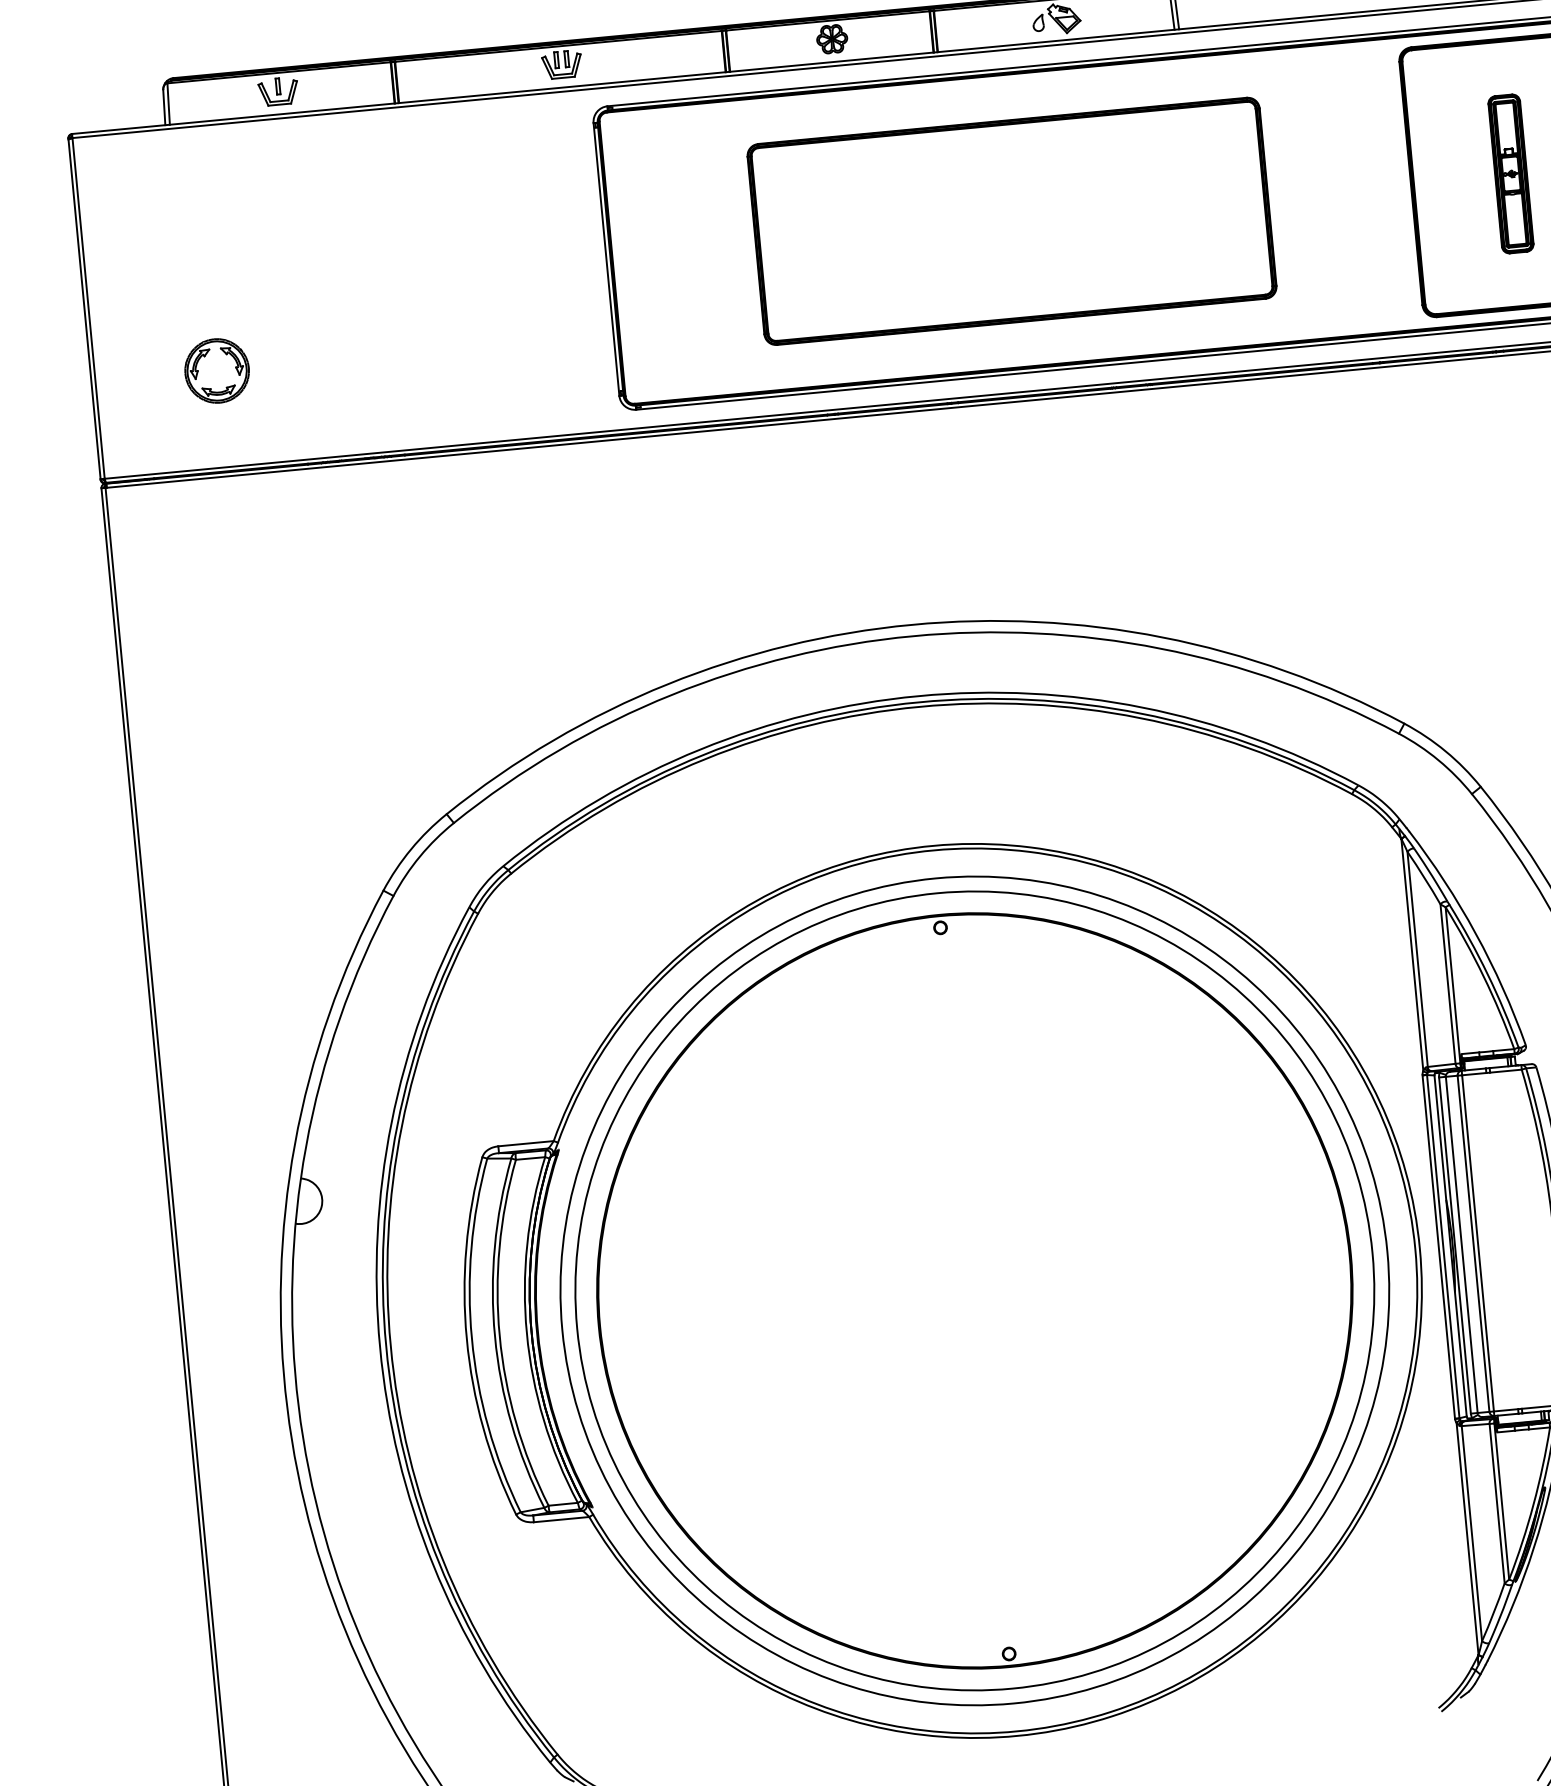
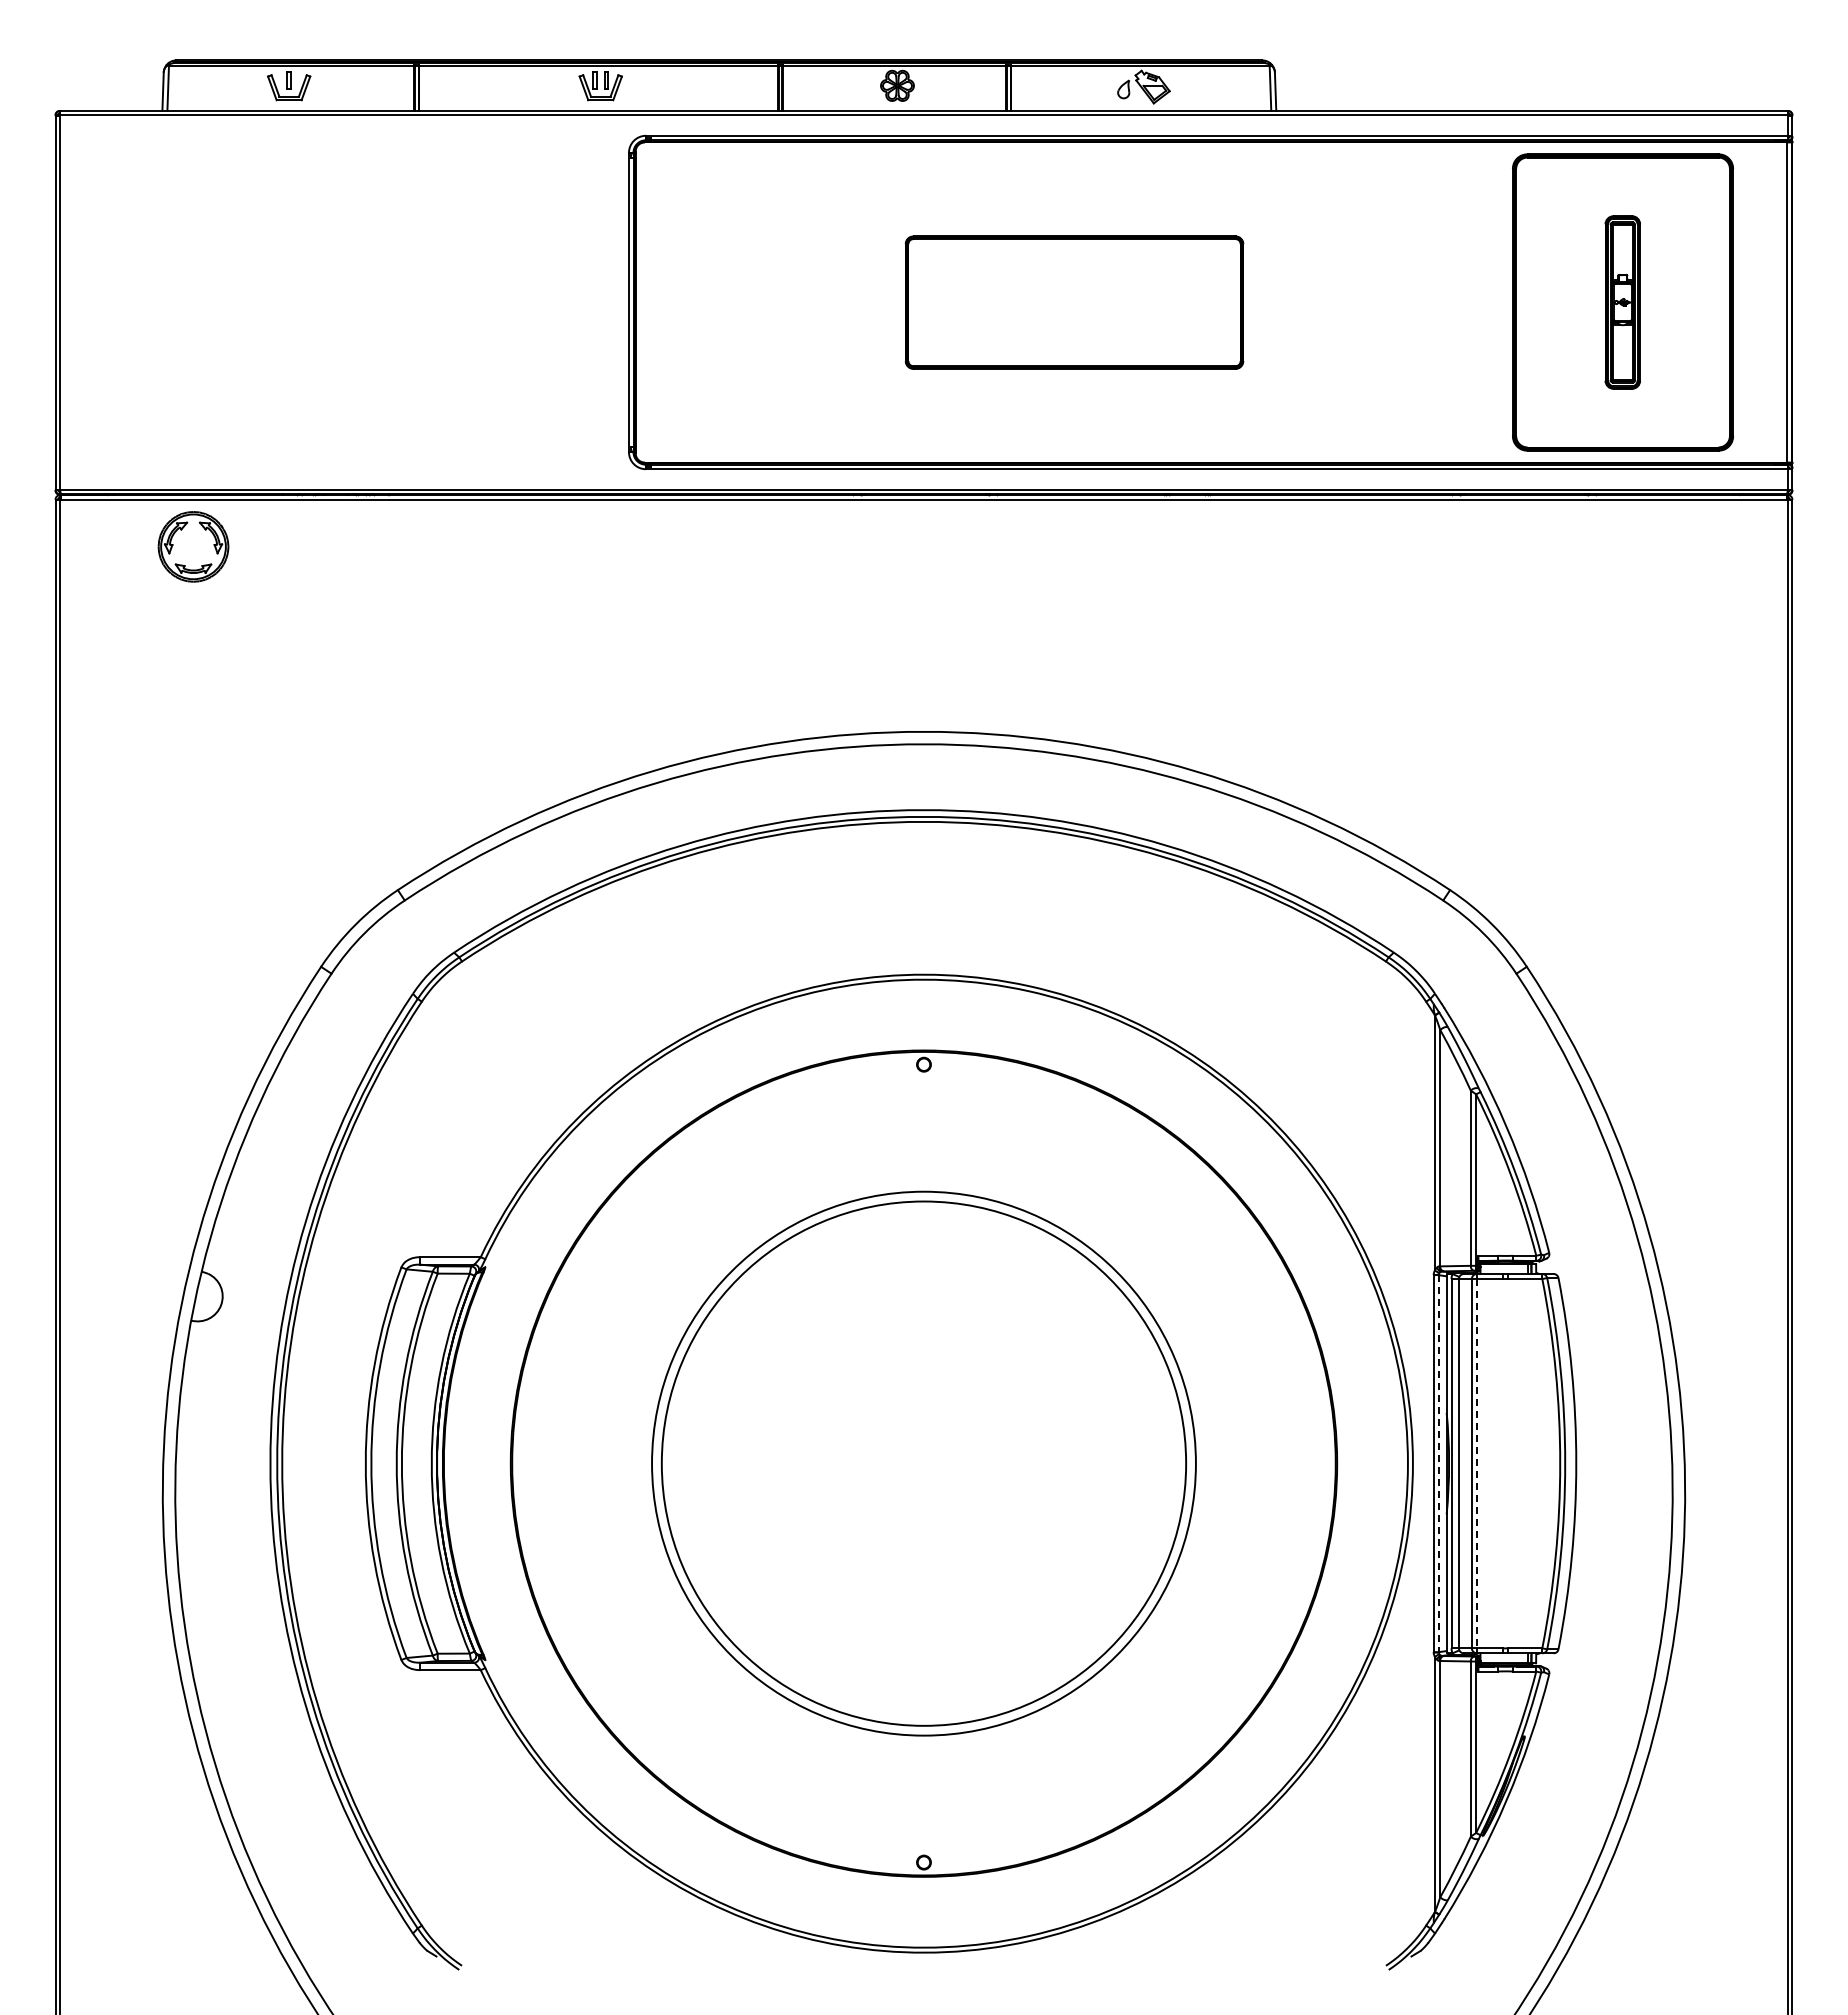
part: (1011, 221) -> (1074, 302), size x0.6
part: (217, 370) -> (193, 546), moved
line: (1477, 1243) -> (1476, 1463), solid -> dashed
line: (1443, 1246) -> (1438, 1463), solid -> dashed
circle: (974, 1290) -> (923, 1463), size x0.6
circle: (974, 1290) -> (923, 1463), size x0.6

